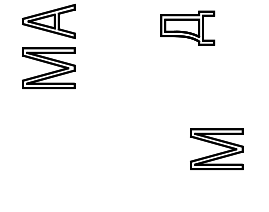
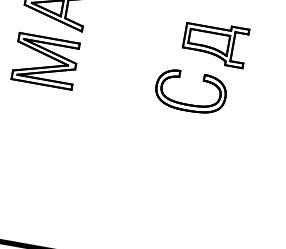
part: (174, 82) -> (188, 103), added
part: (216, 148) -> (223, 189), removed

